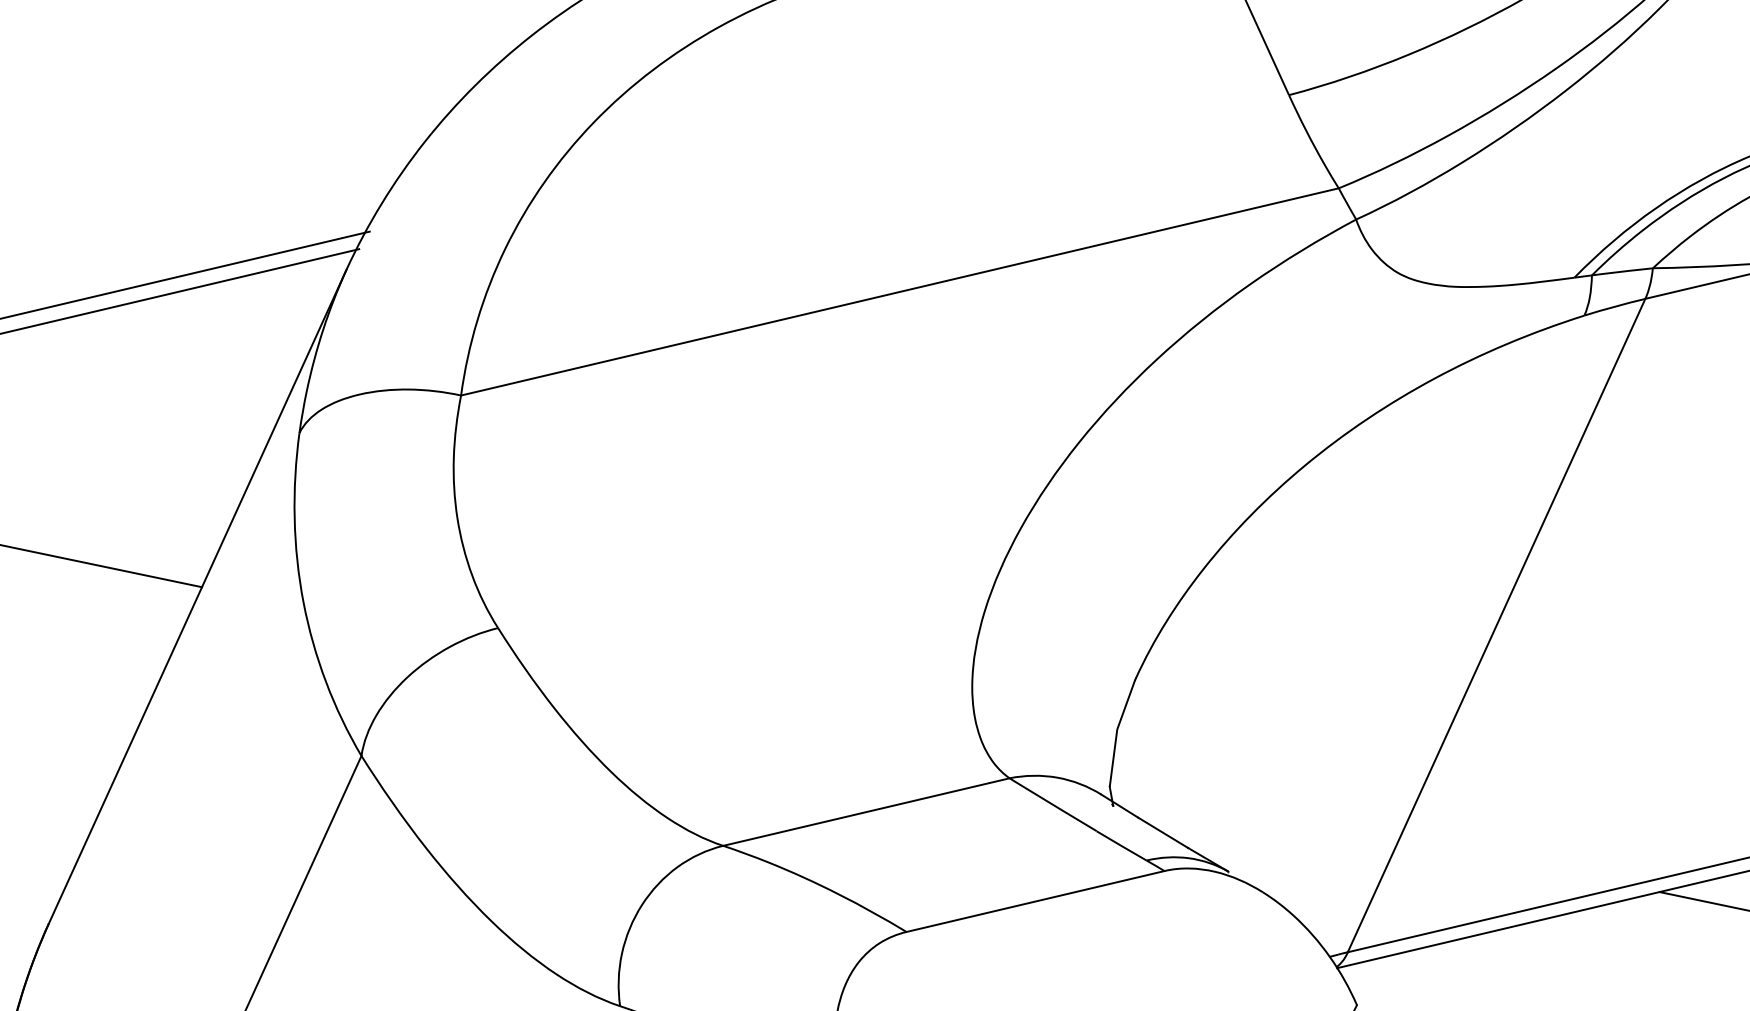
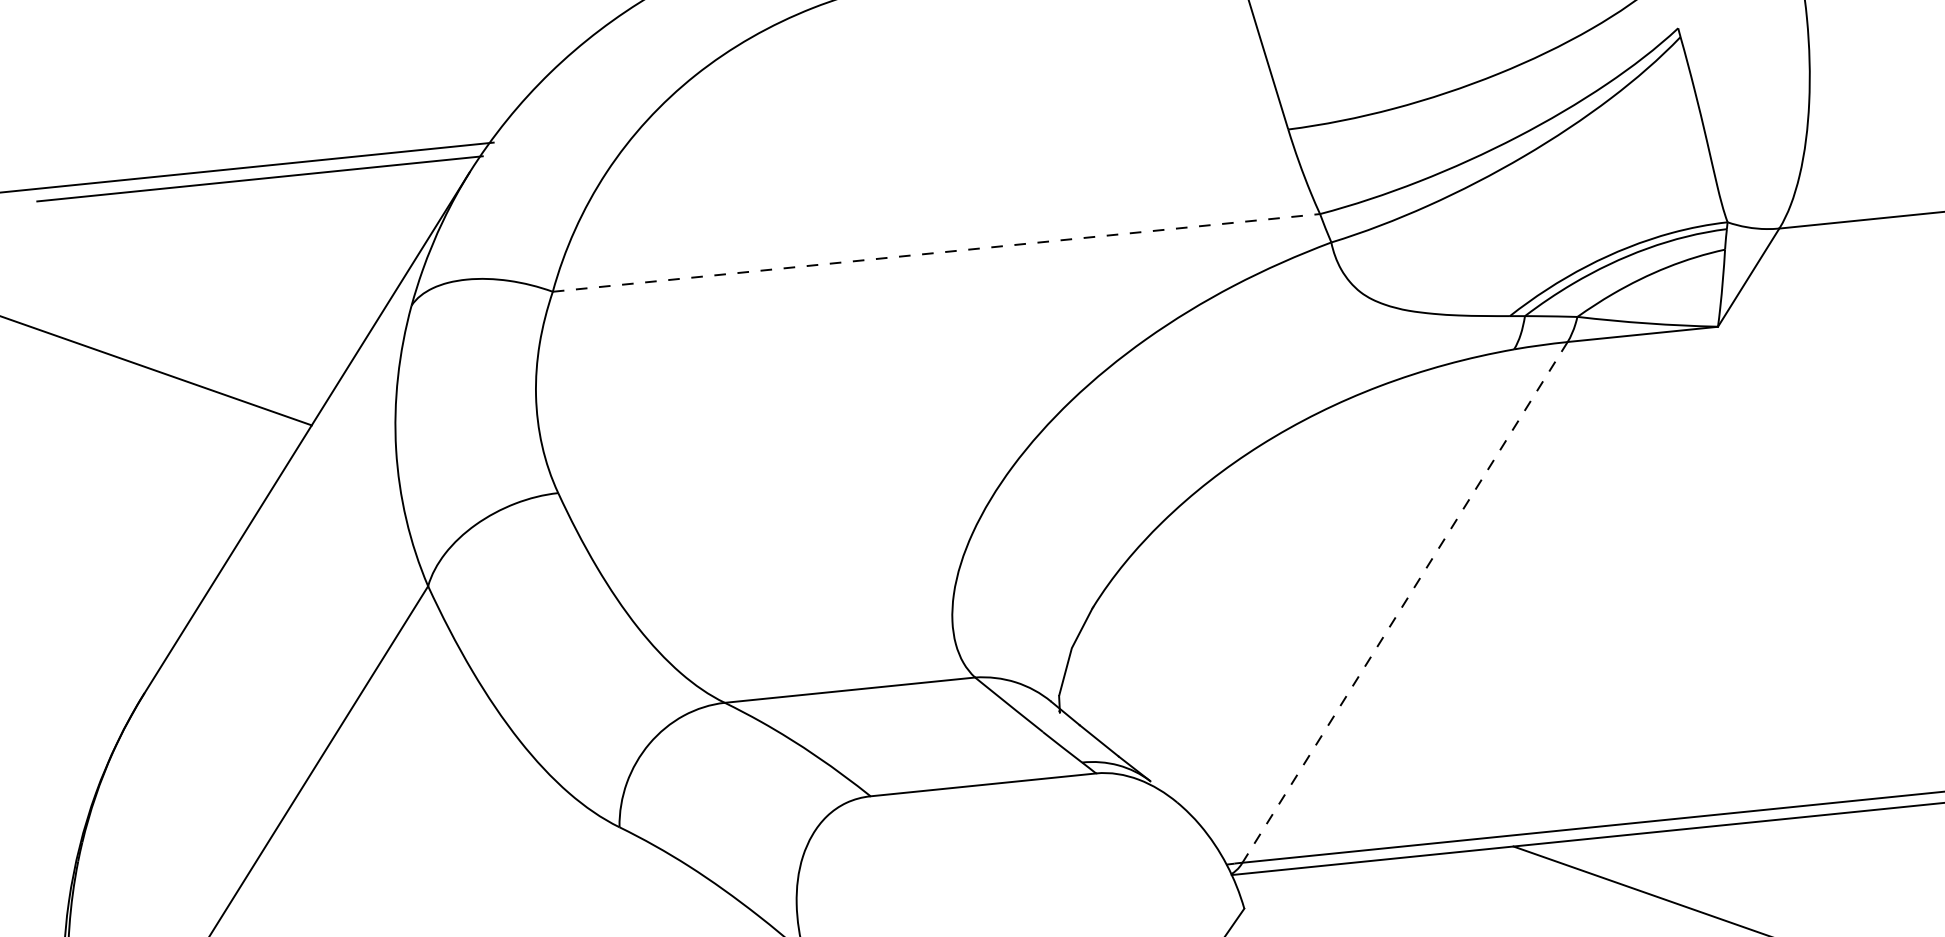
line: (899, 291) -> (936, 252), solid -> dashed
line: (1497, 625) -> (1405, 602), solid -> dashed

